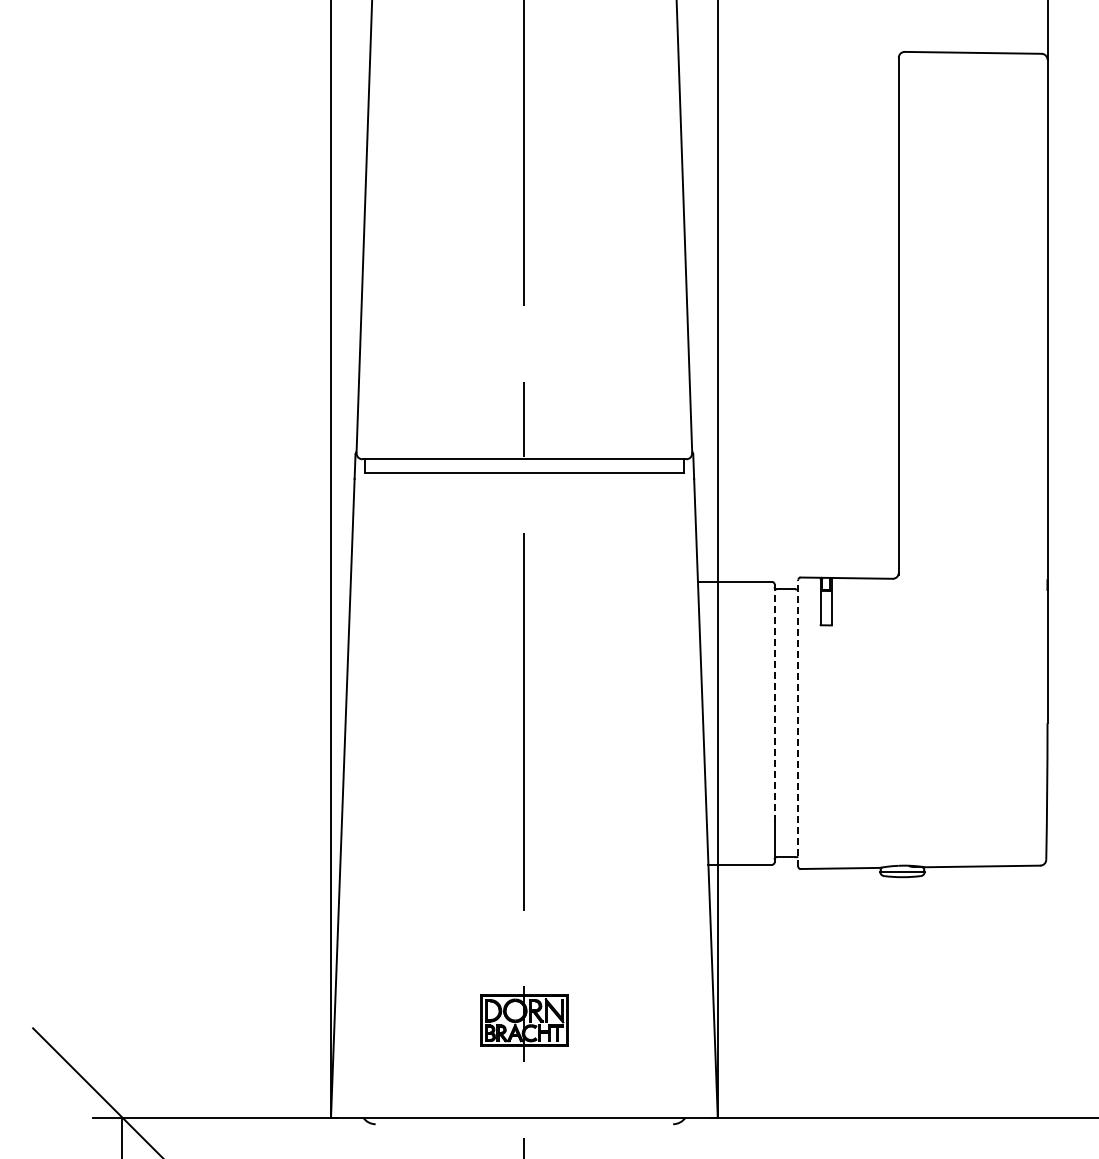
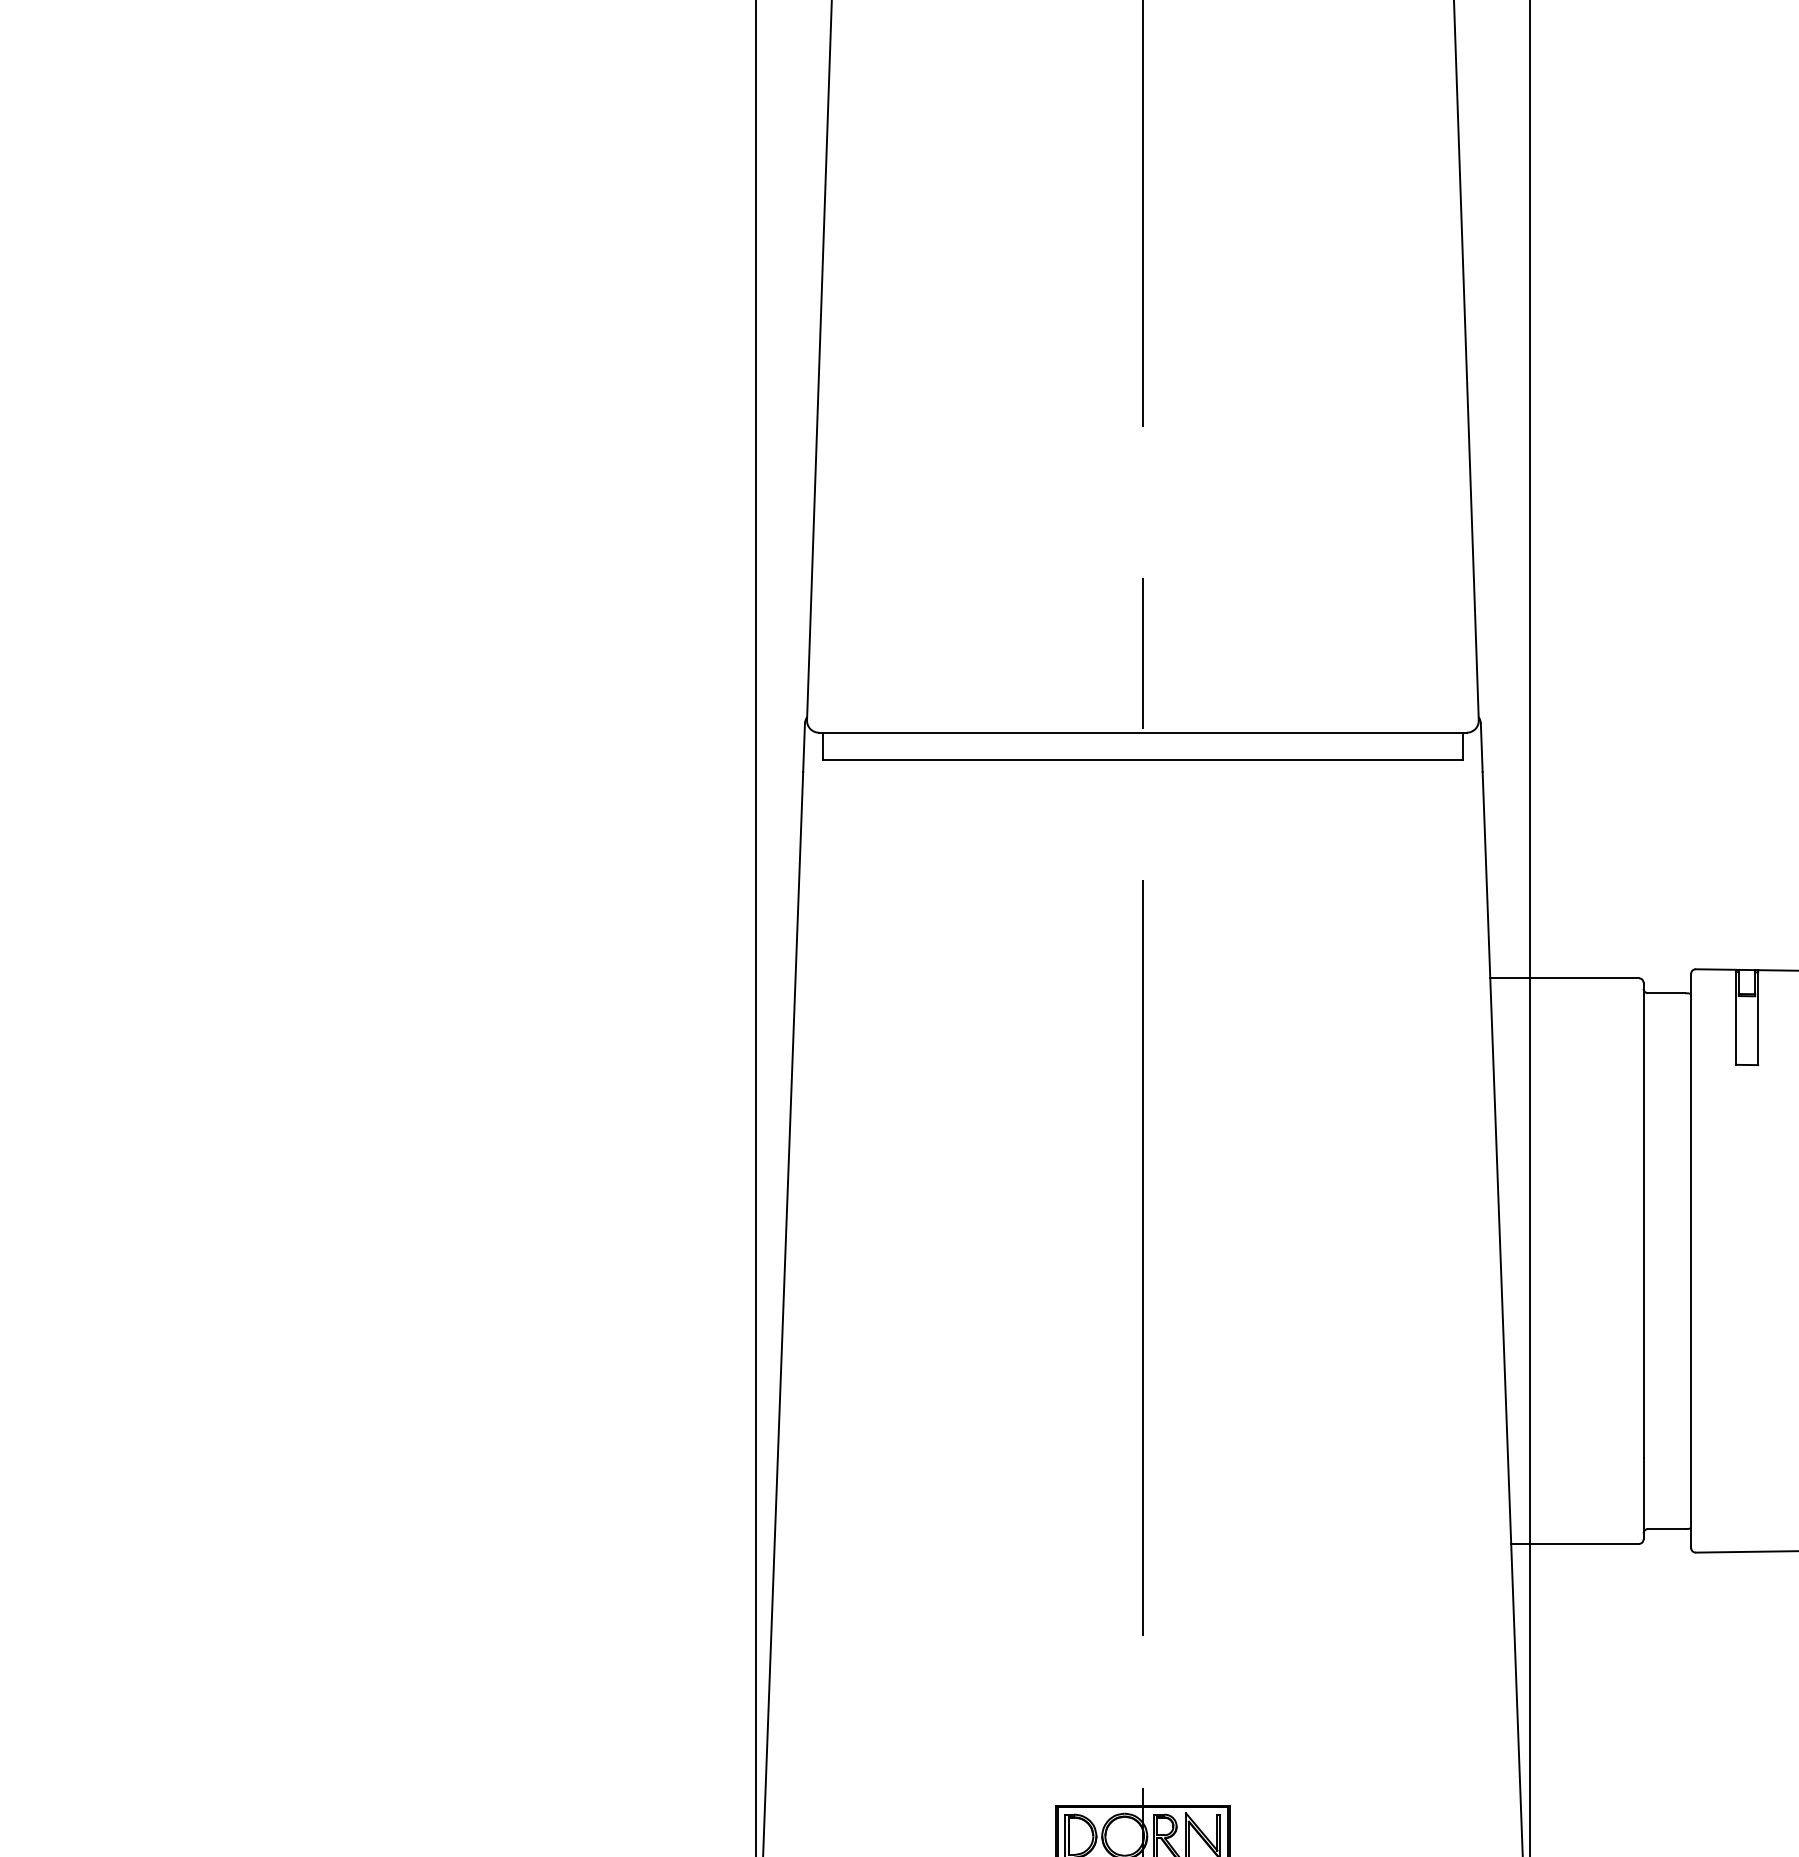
line: (774, 702) -> (1643, 1219), dashed -> solid
line: (798, 723) -> (1691, 1261), dashed -> solid

